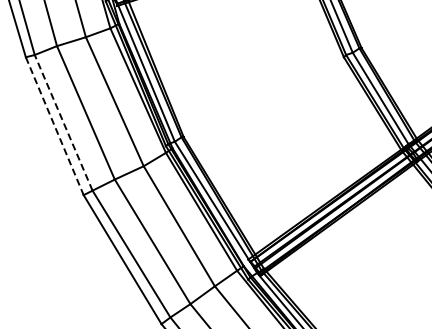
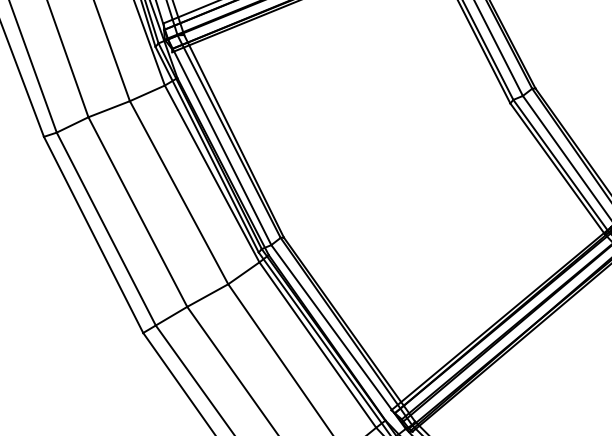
line: (63, 122) -> (106, 228), dashed -> solid
line: (54, 126) -> (93, 235), dashed -> solid

